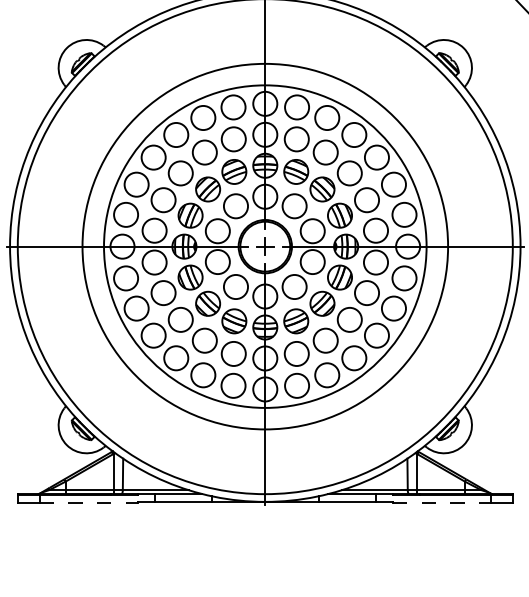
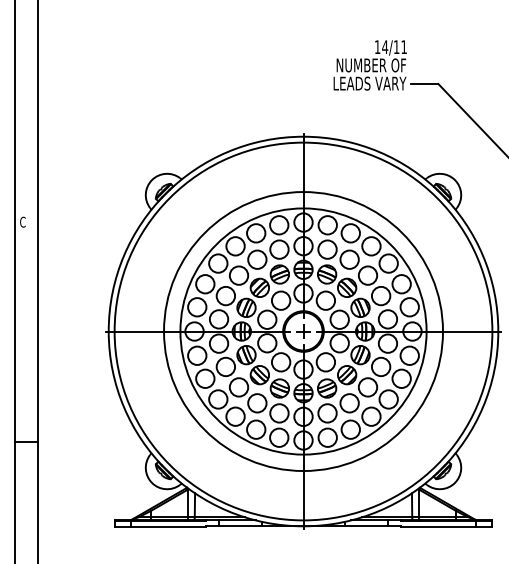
line: (89, 503) -> (169, 527), dashed -> solid
line: (442, 503) -> (438, 527), dashed -> solid

